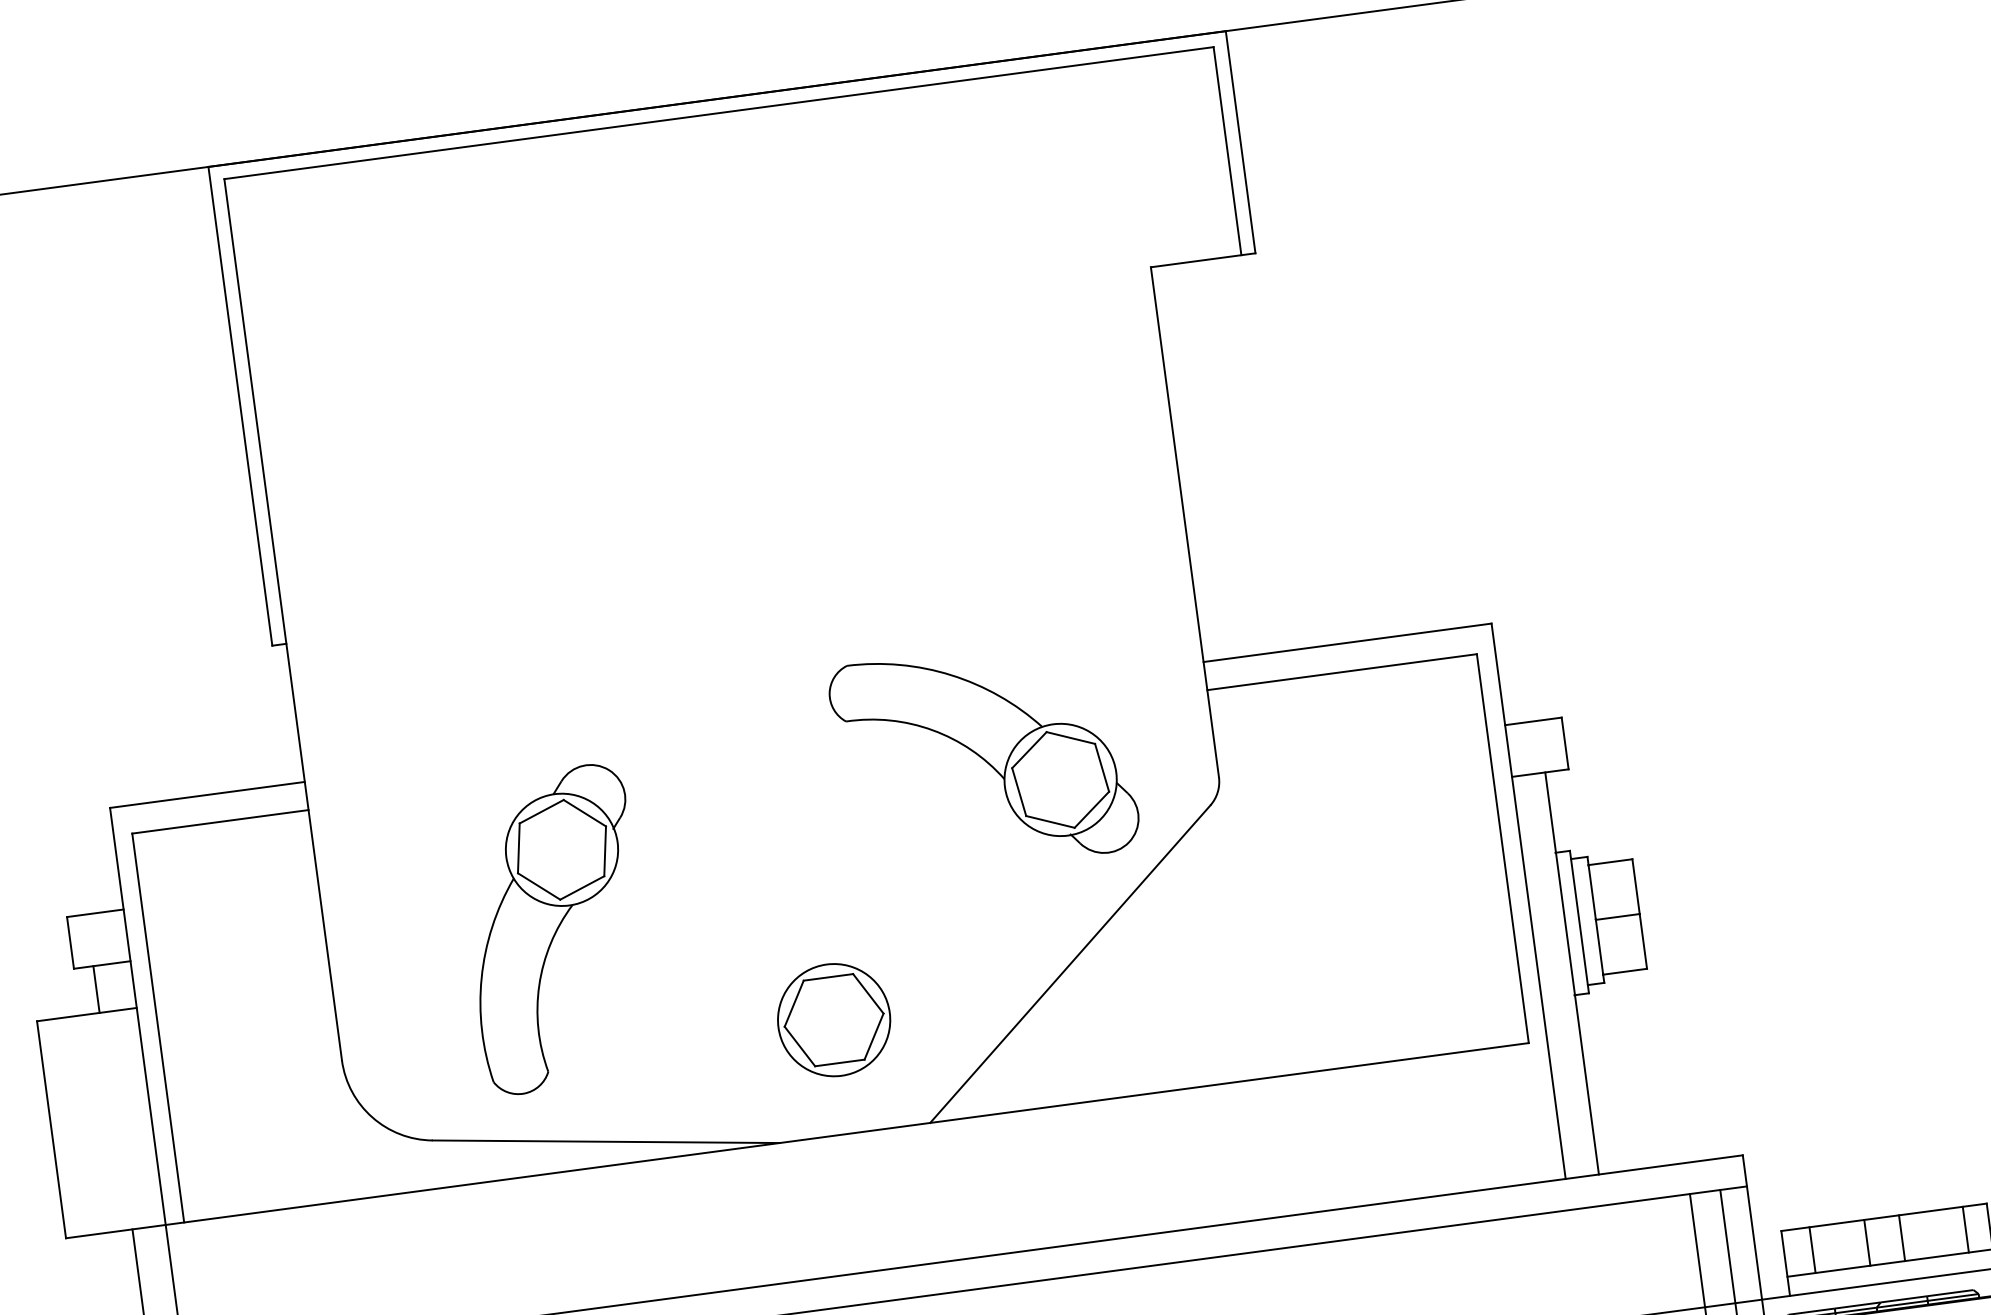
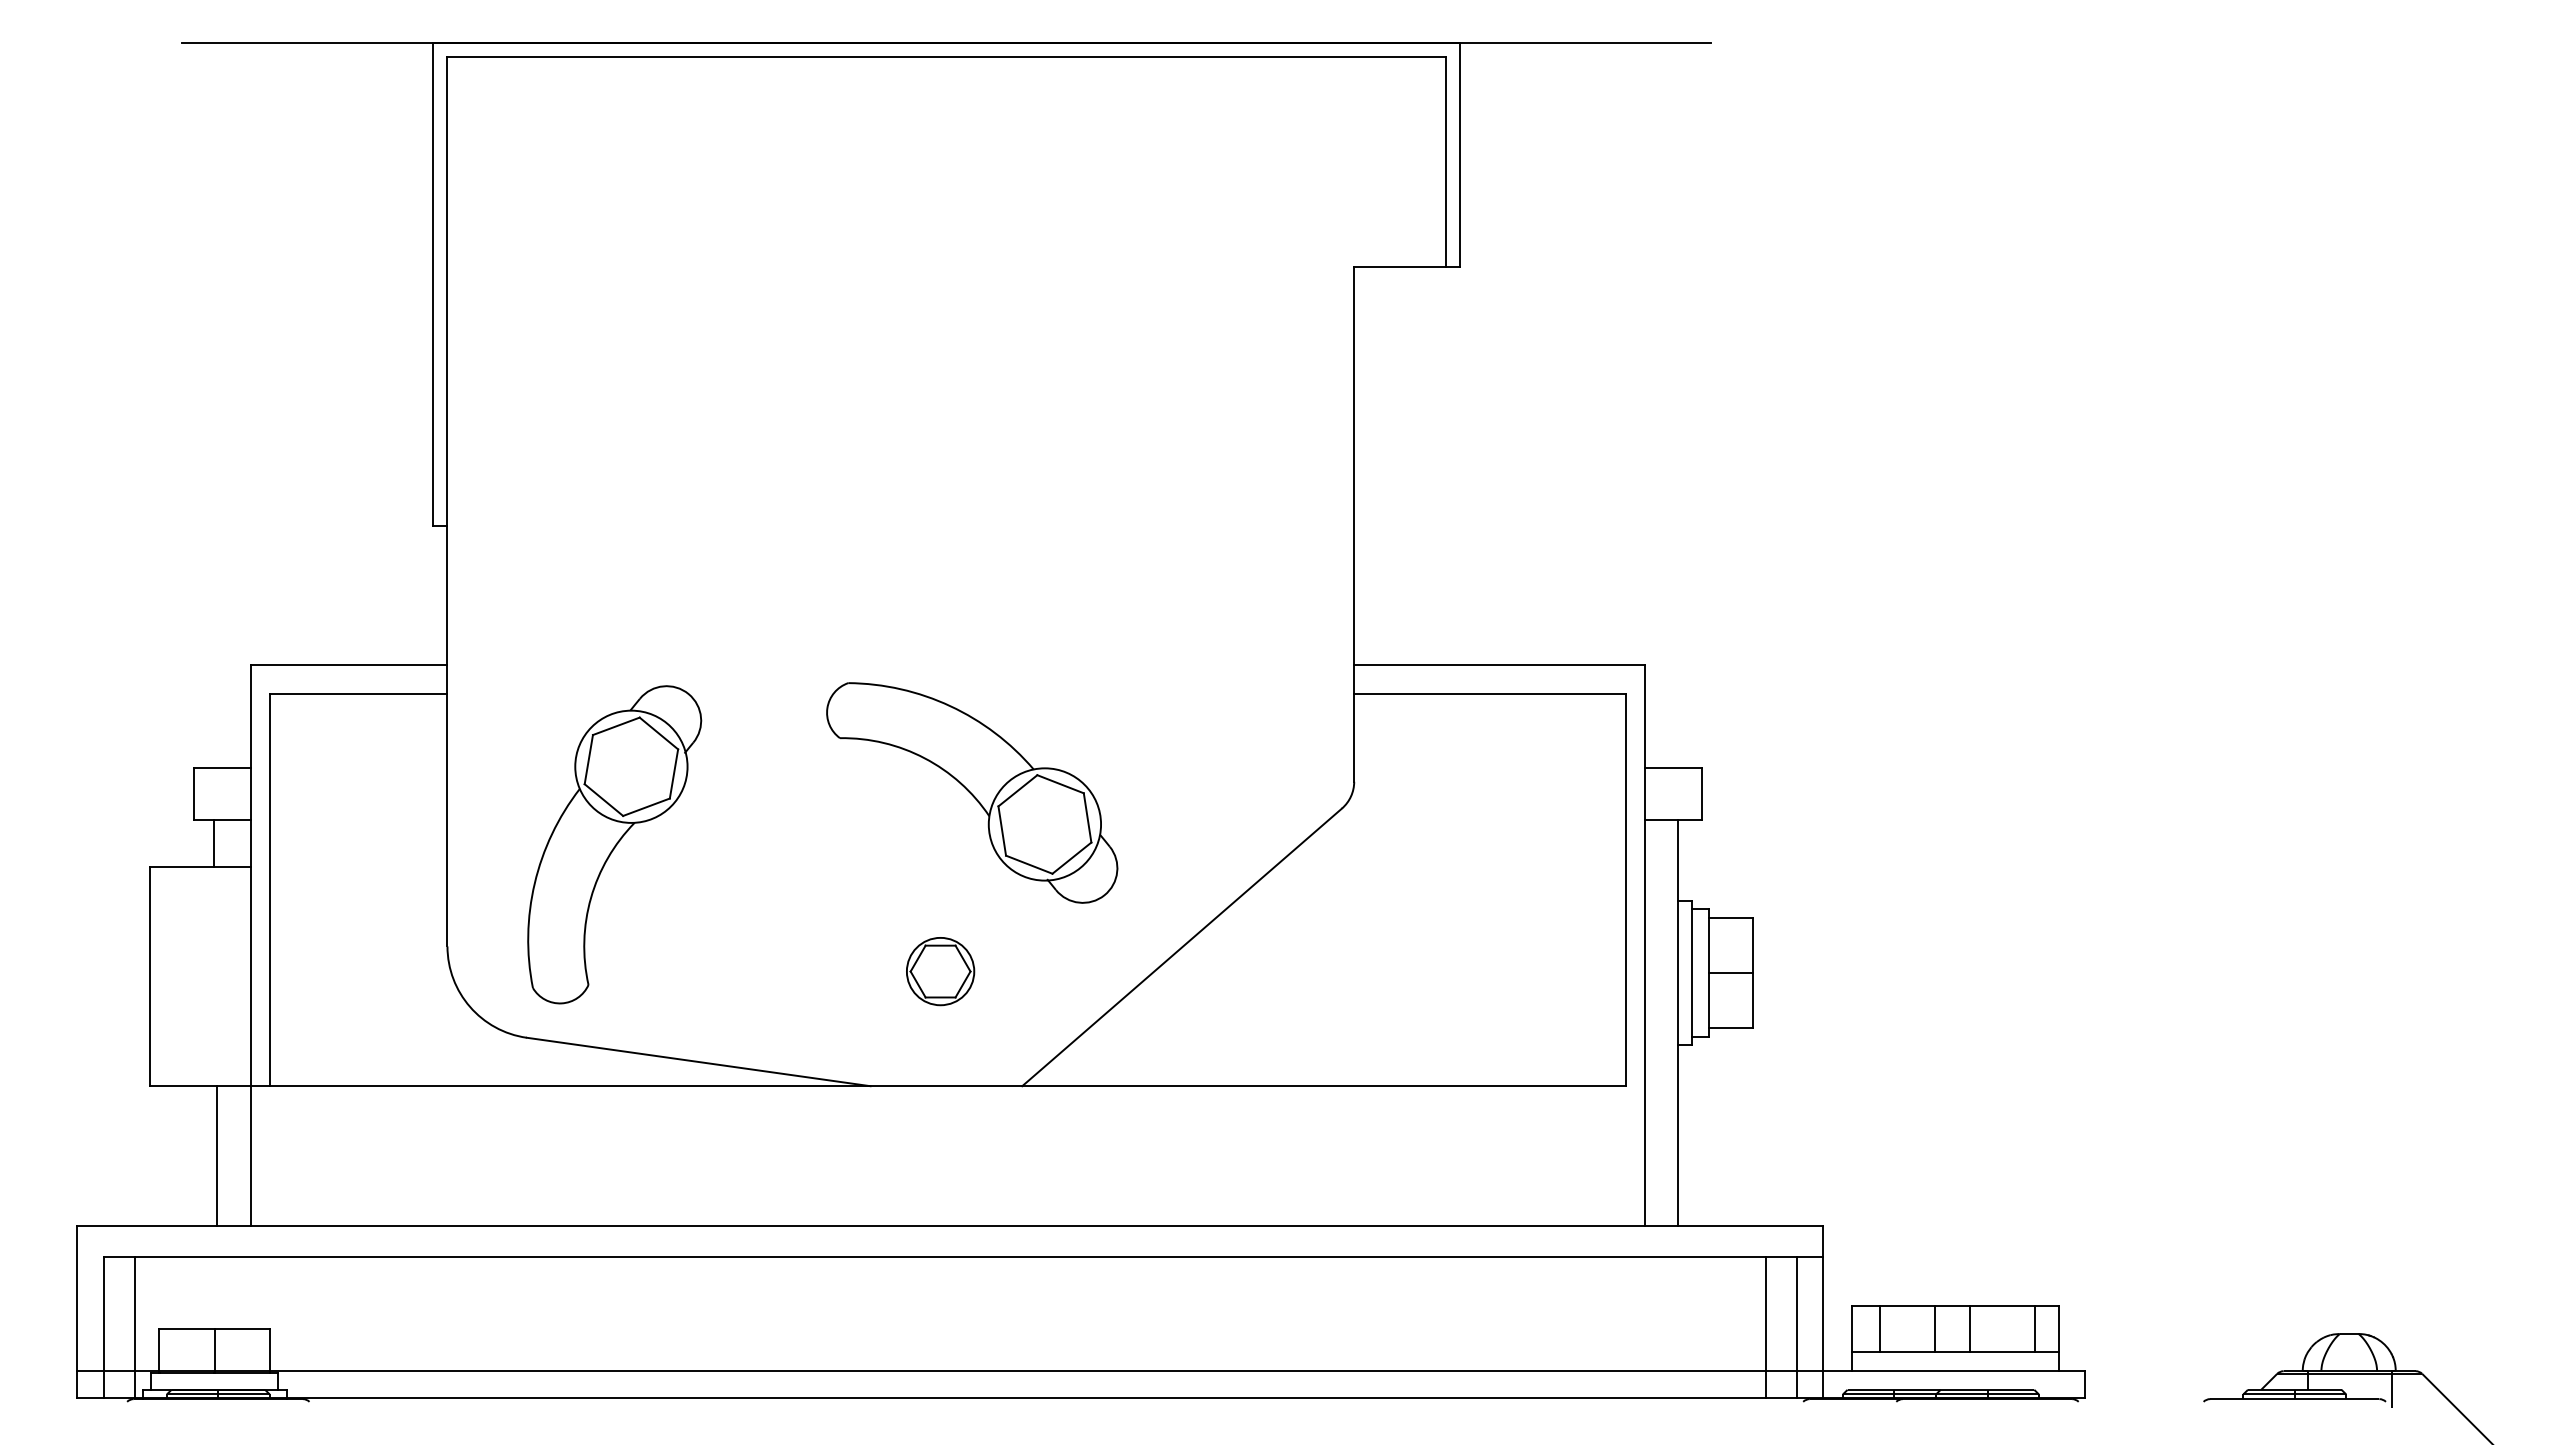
part: (984, 757) -> (972, 792), moved
part: (555, 929) -> (614, 844), moved
part: (833, 1020) -> (940, 971), size x0.6

